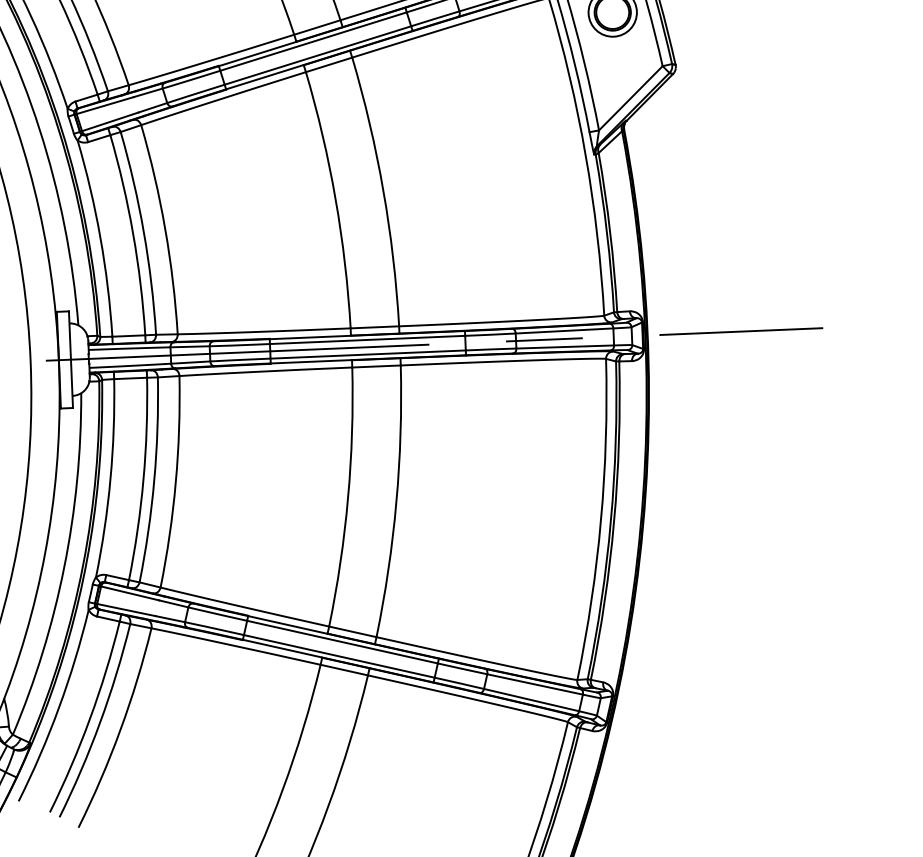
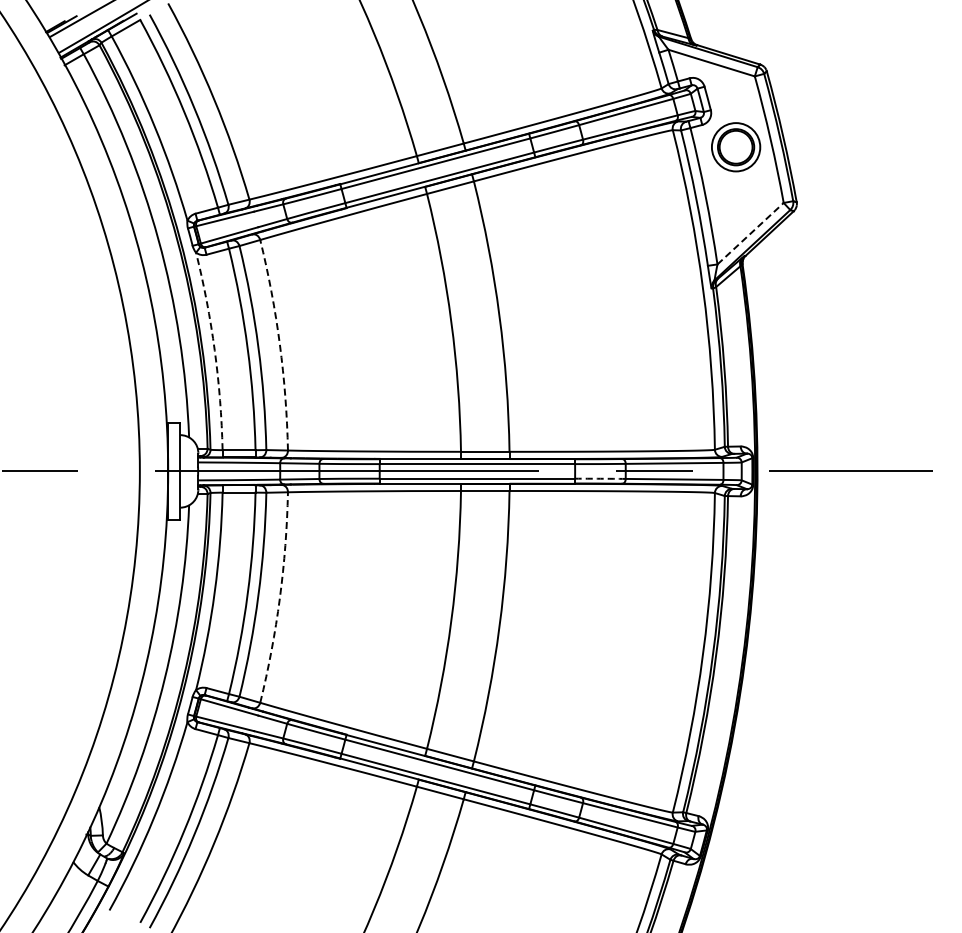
line: (630, 98) -> (750, 233), solid -> dashed
arc: (164, 228) -> (279, 344), solid -> dashed
arc: (100, 237) -> (214, 350), solid -> dashed
arc: (491, 349) -> (600, 478), solid -> dashed
arc: (175, 482) -> (279, 598), solid -> dashed

